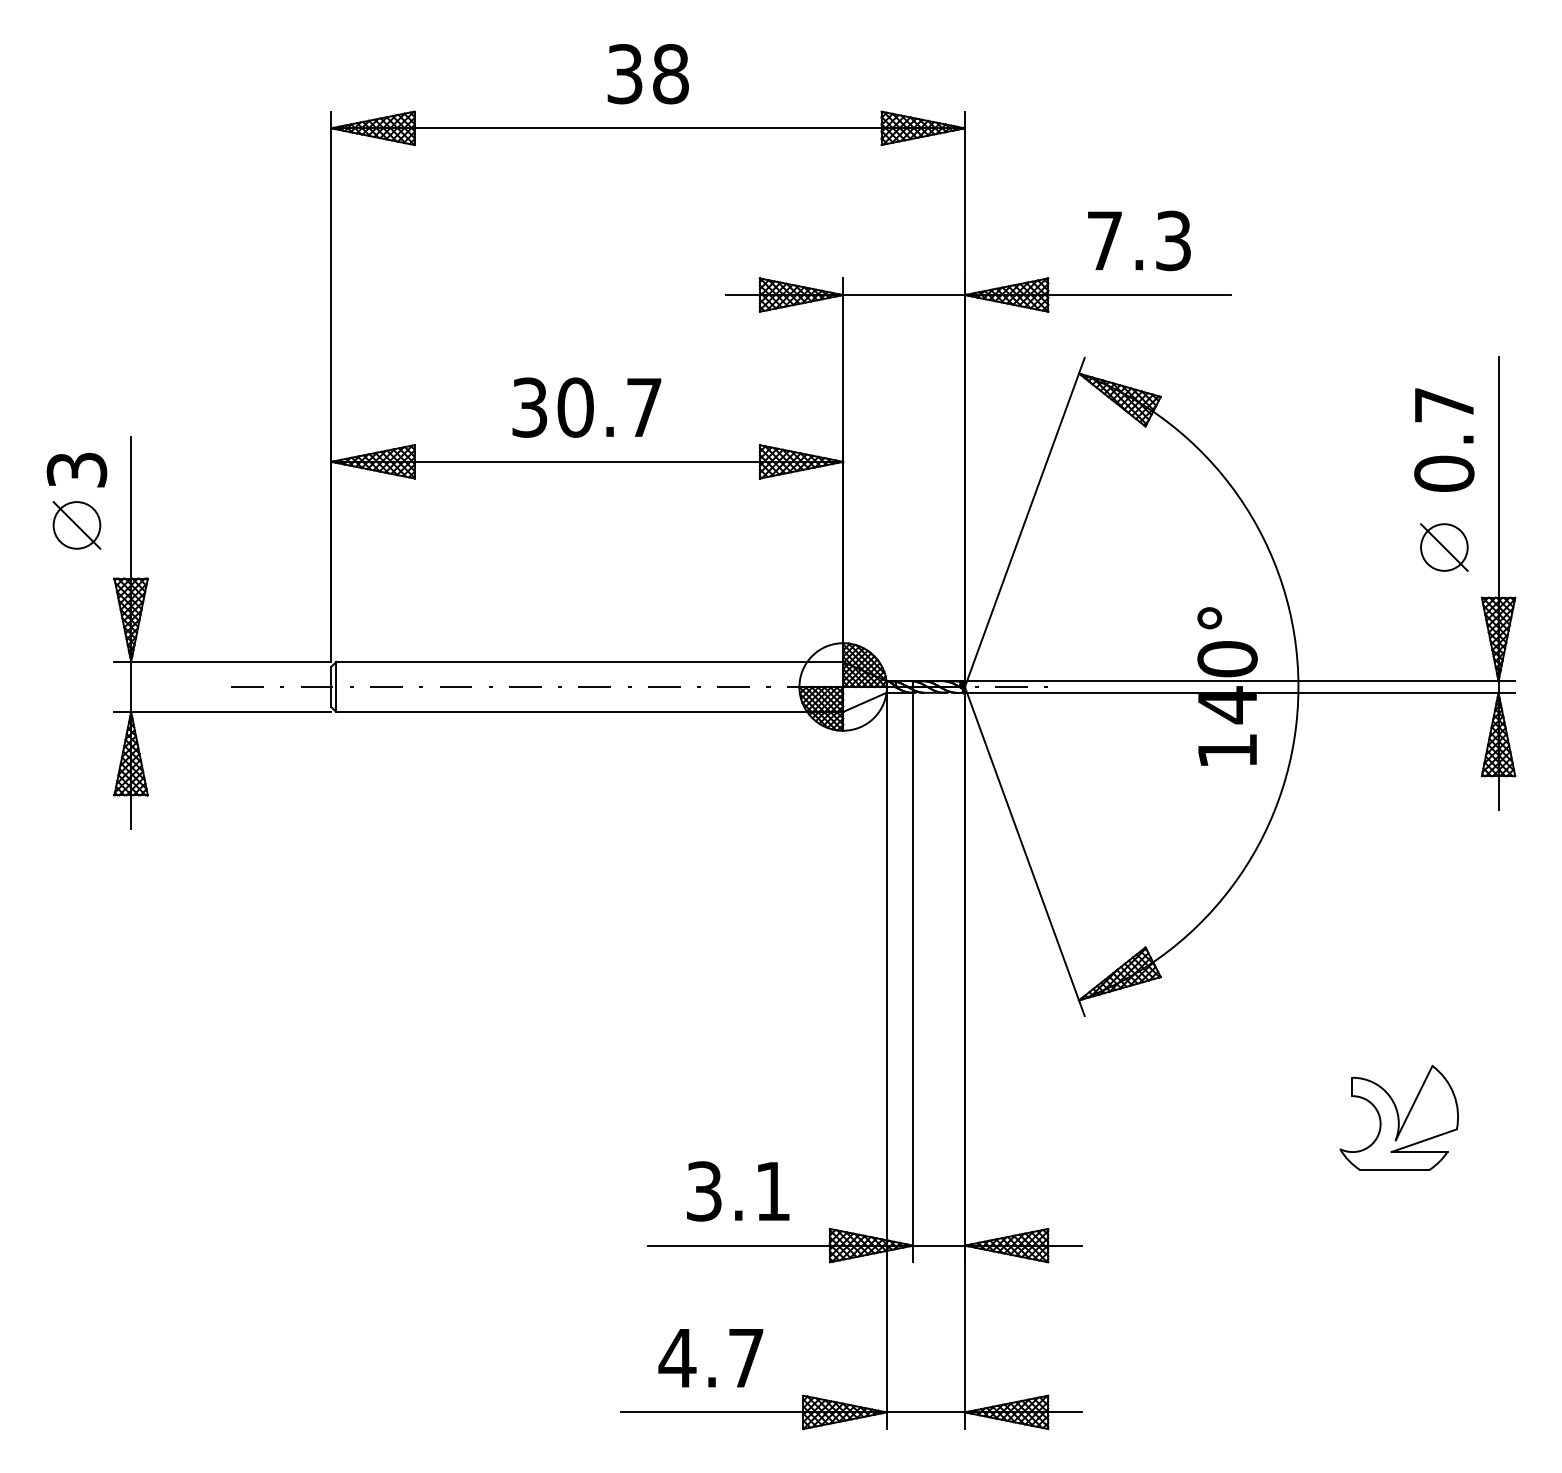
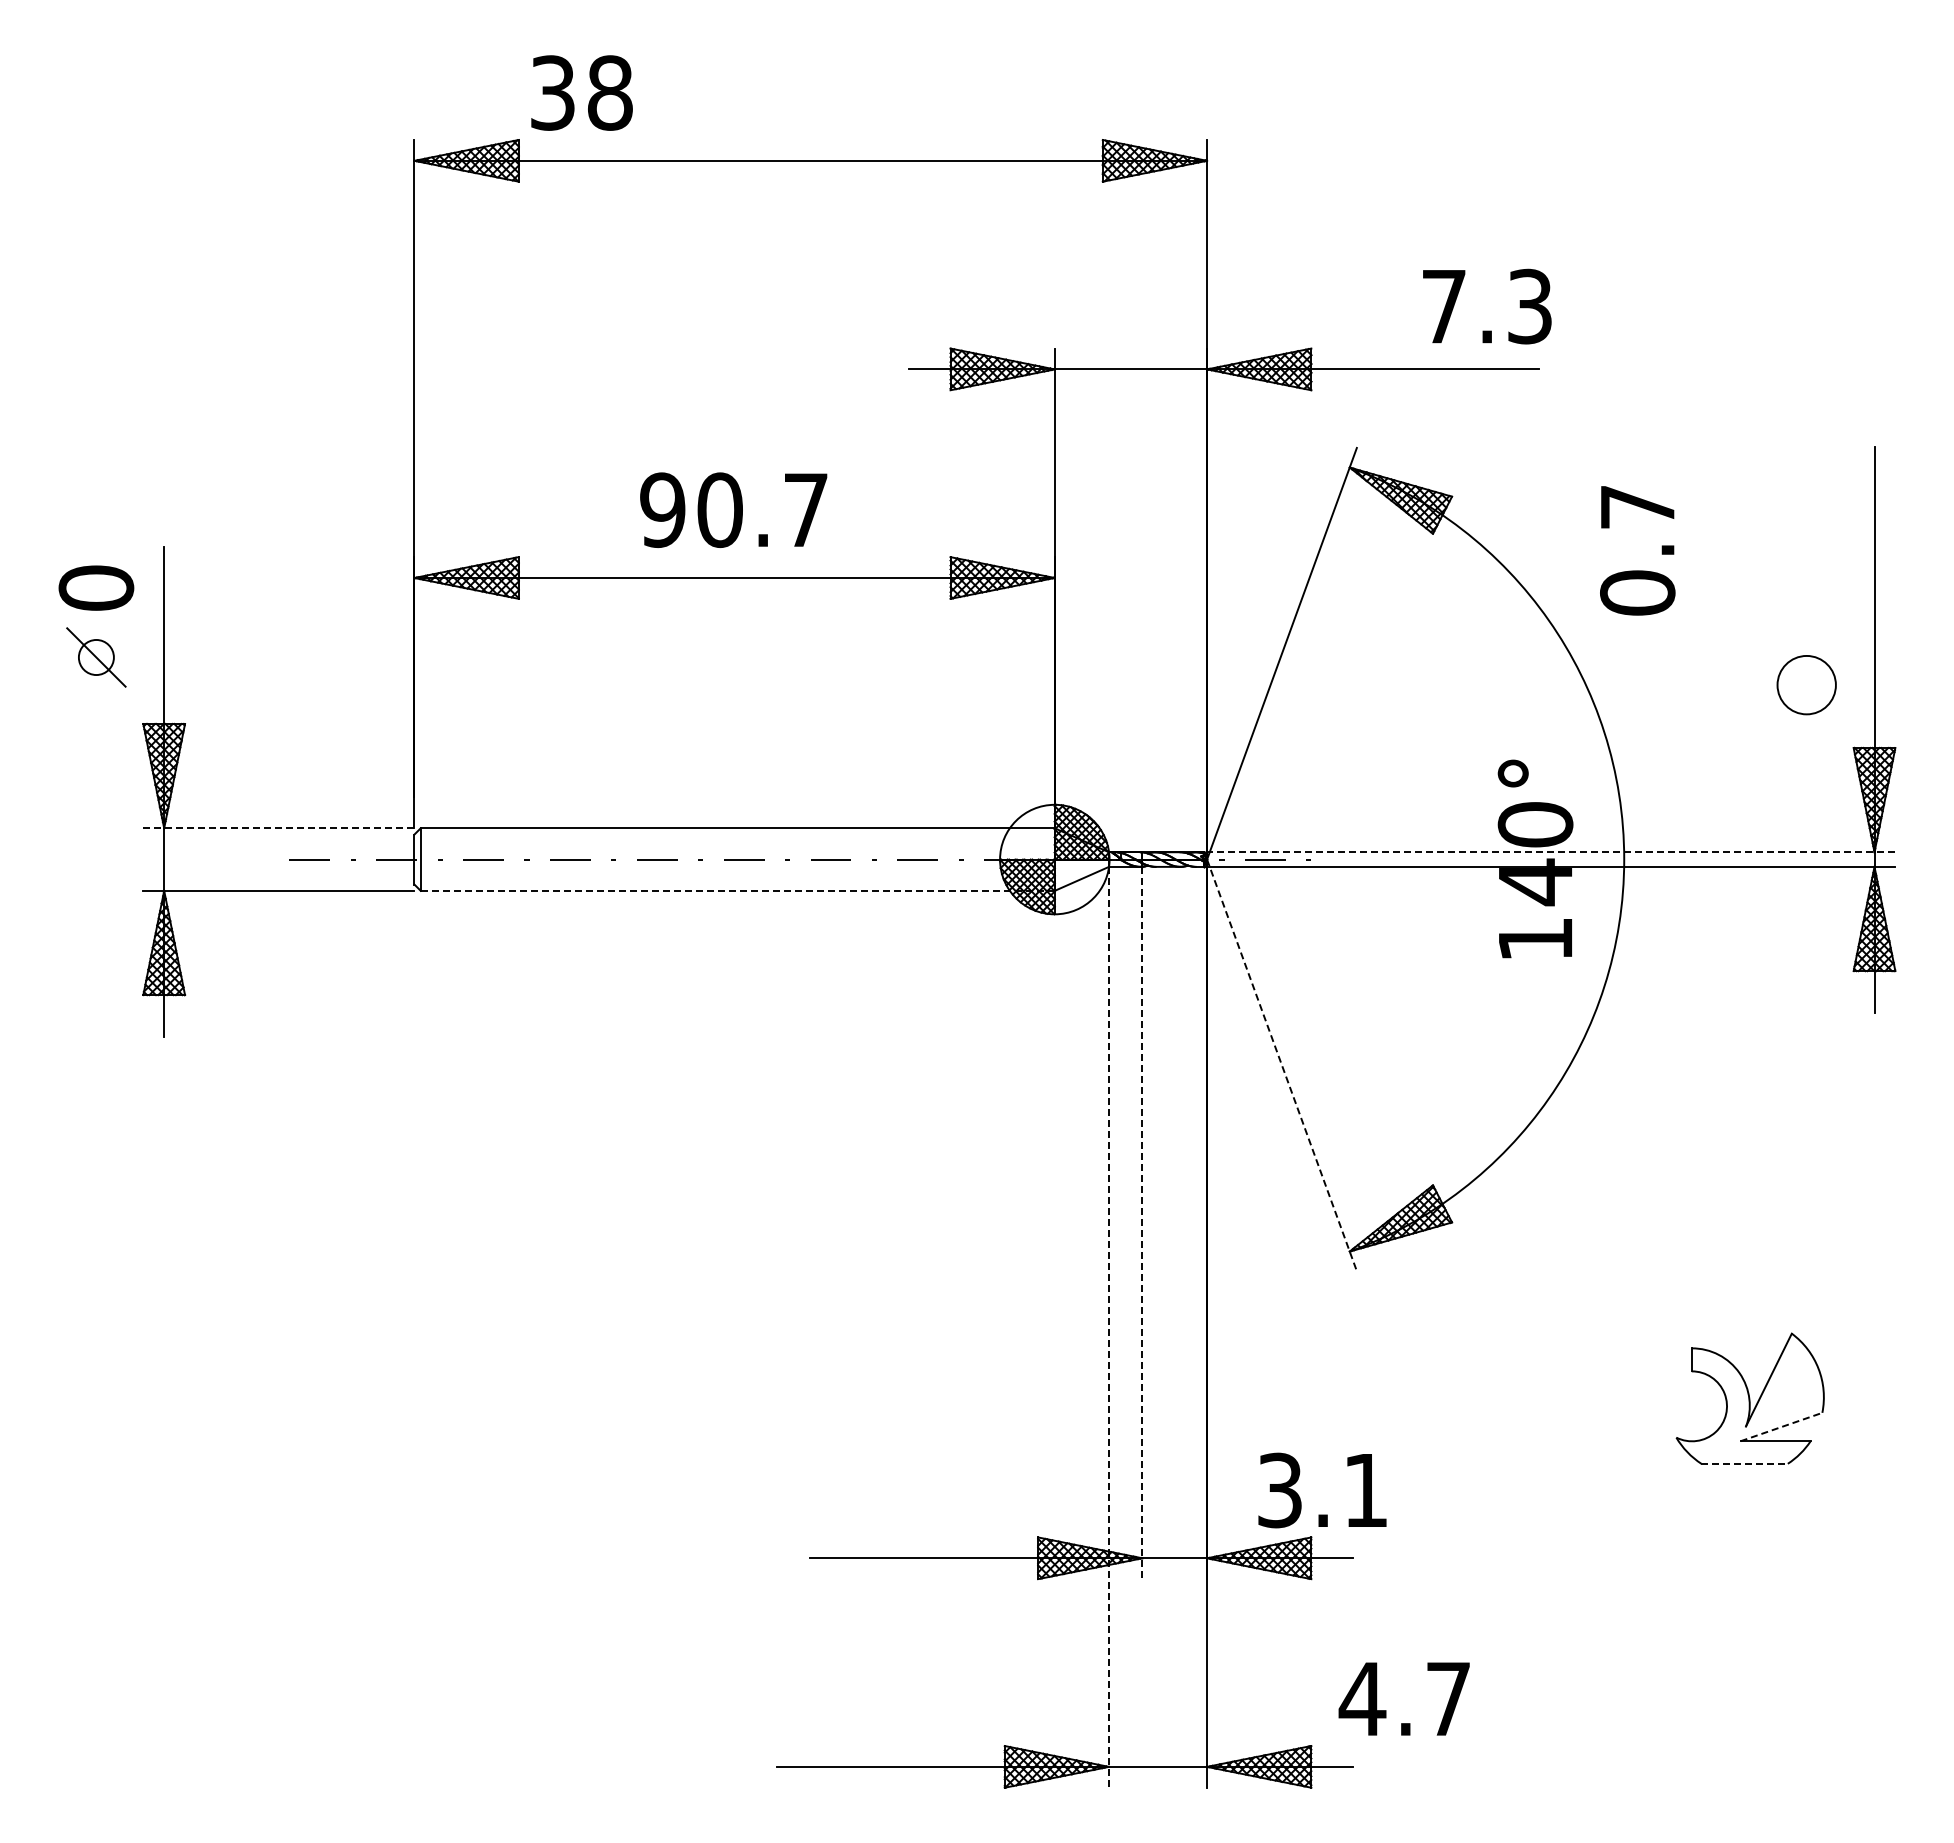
text: (647, 73) -> (581, 92), moved
text: (1139, 240) -> (1487, 306), moved
text: (529, 407) -> (662, 509), 30.7 -> 90.7
text: (1444, 439) -> (1637, 550), moved
text: (77, 469) -> (96, 587), 3 -> 0
circle: (77, 525) -> (96, 657), size x0.6
line: (1444, 547) -> (1806, 684), removed
line: (222, 662) -> (278, 828), solid -> dashed
line: (1238, 681) -> (1549, 852), solid -> dashed
line: (590, 711) -> (738, 890), solid -> dashed
line: (1025, 851) -> (1282, 1065), solid -> dashed
line: (913, 977) -> (1142, 1223), solid -> dashed
line: (886, 1061) -> (1109, 1327), solid -> dashed
line: (1424, 1140) -> (1781, 1426), solid -> dashed
line: (1395, 1169) -> (1745, 1463), solid -> dashed
text: (738, 1191) -> (1322, 1490), moved
text: (710, 1357) -> (1403, 1698), moved

